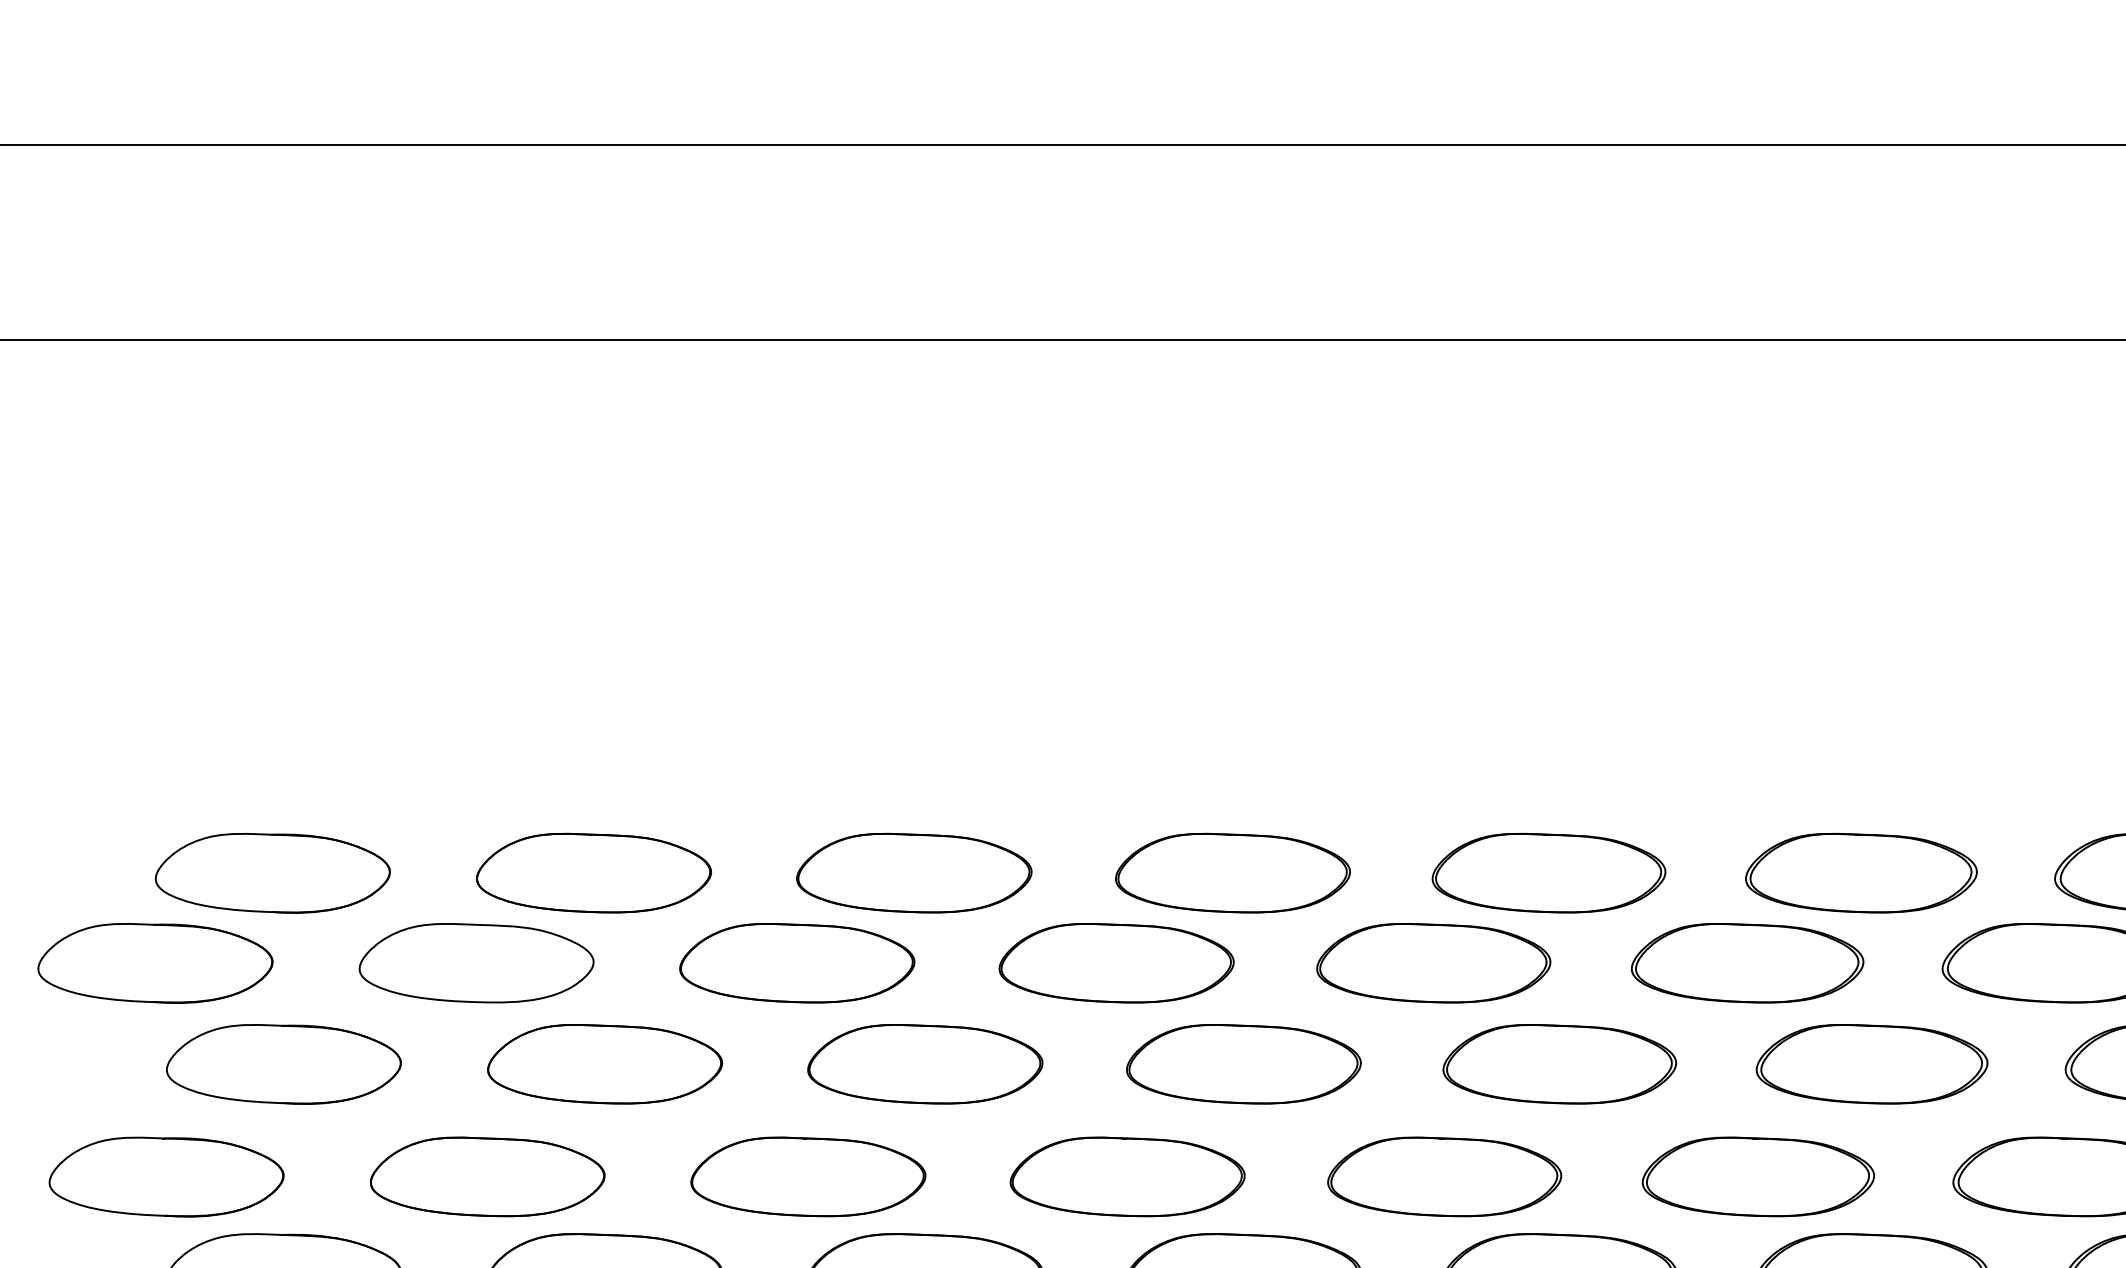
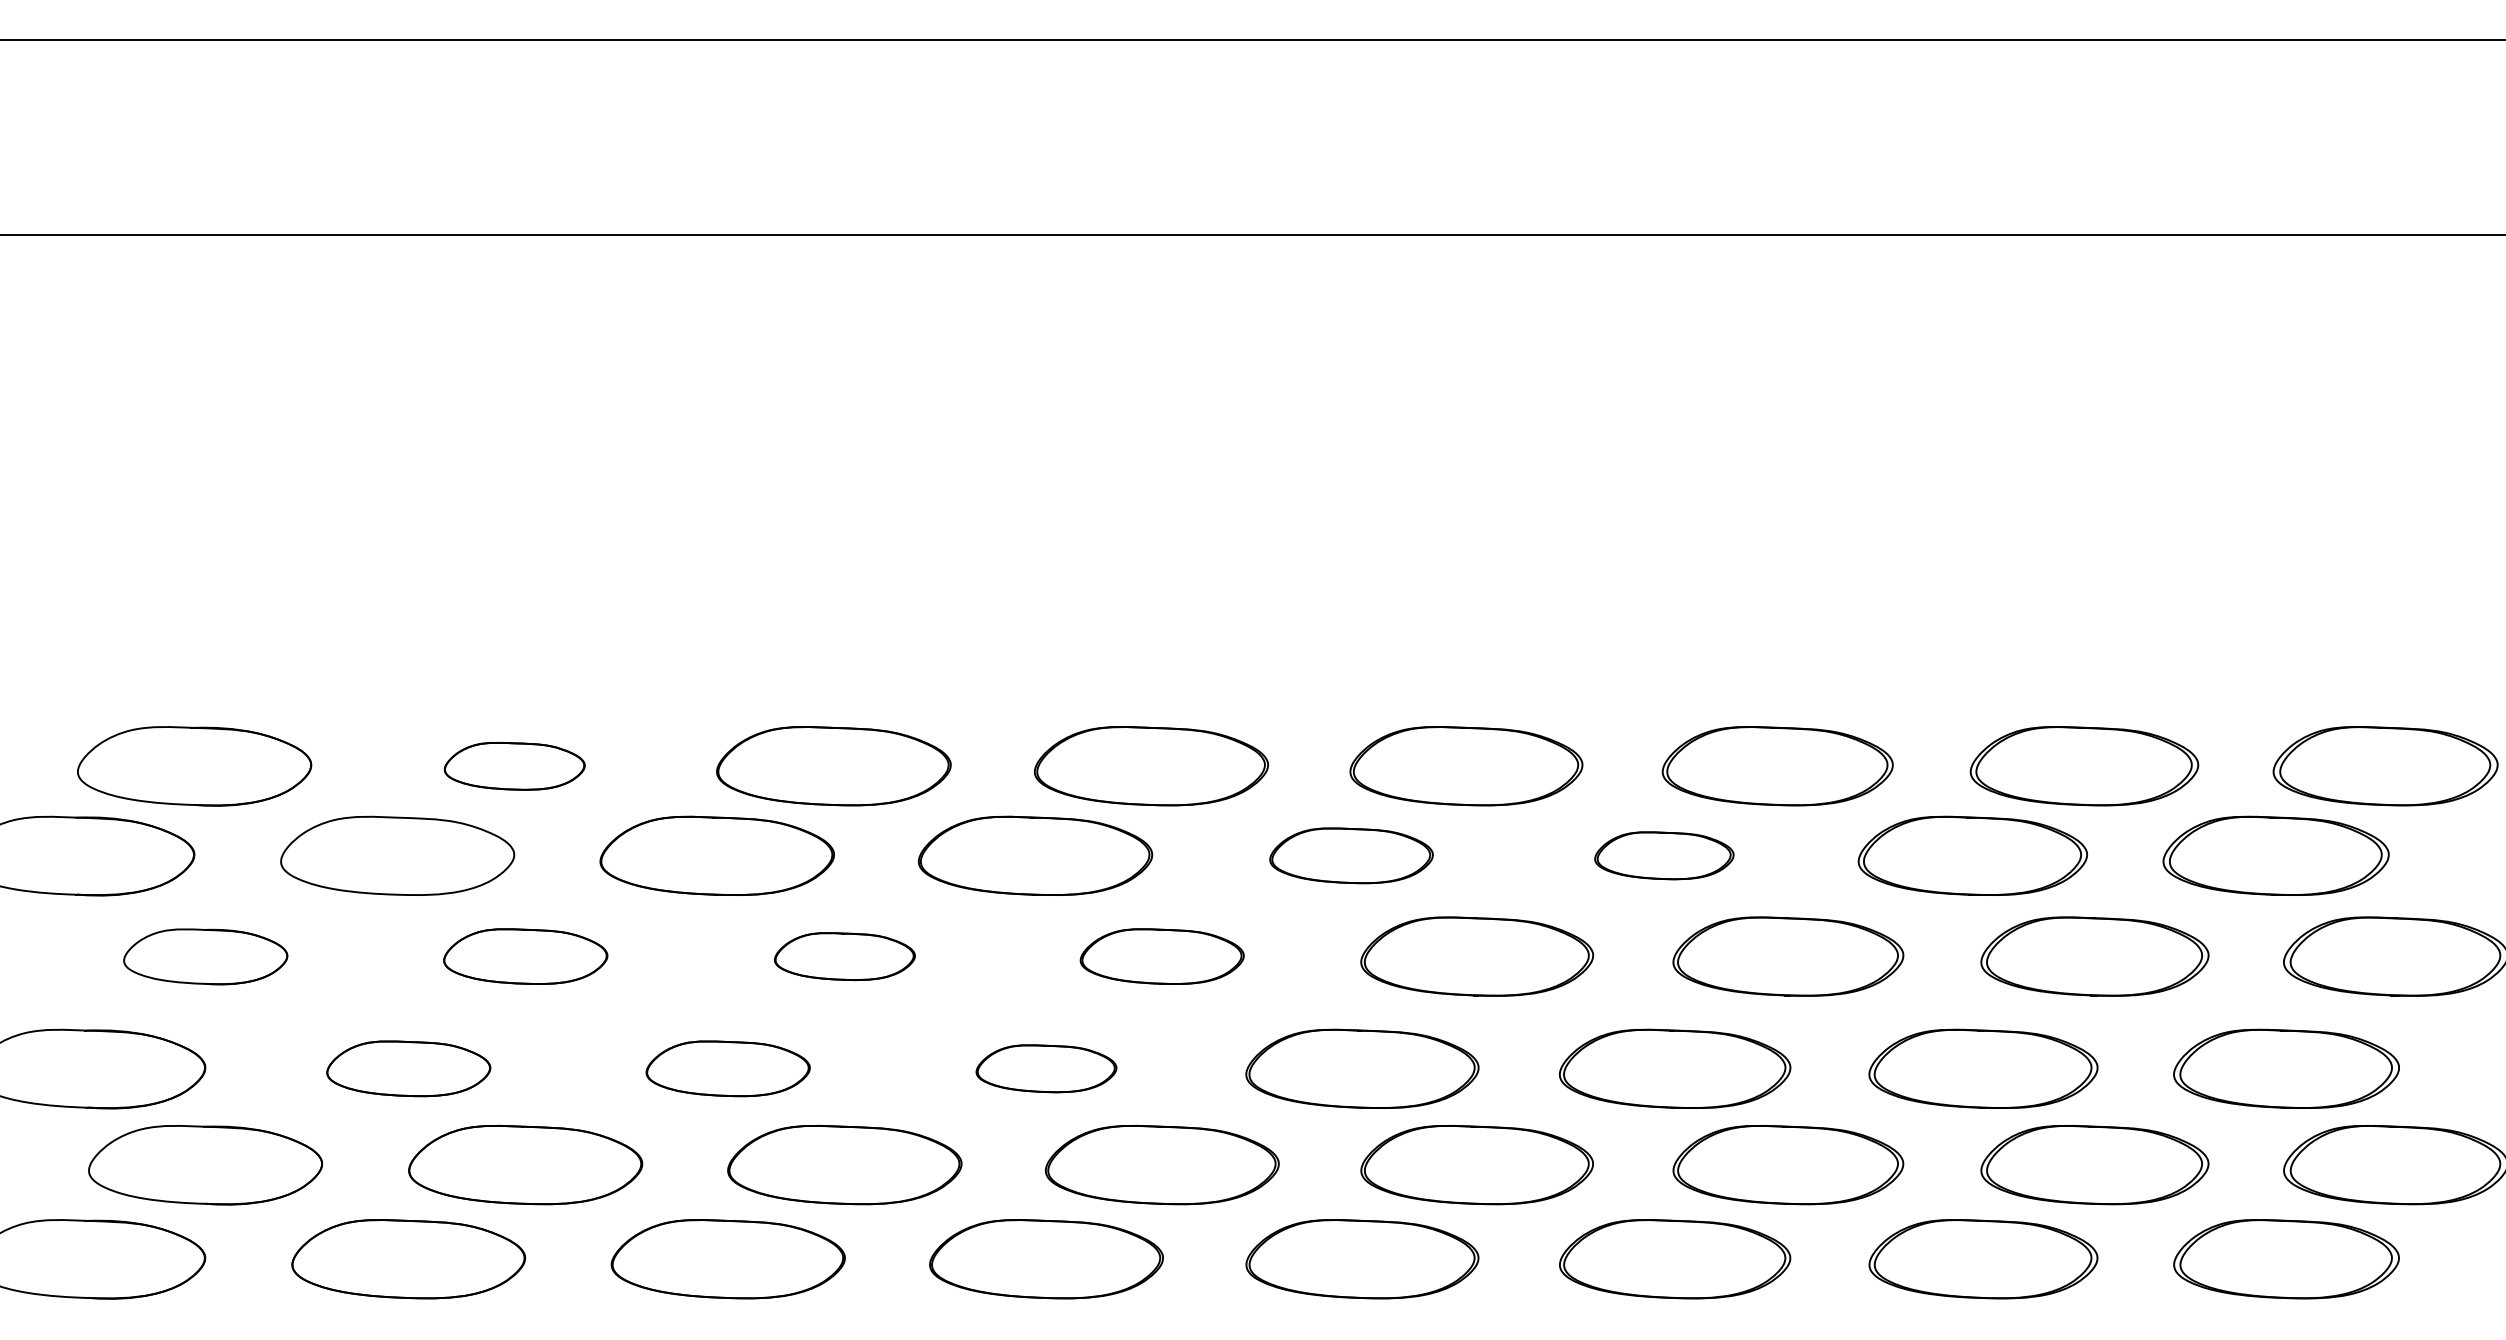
part: (593, 873) -> (514, 766), size x0.6
part: (1433, 962) -> (1351, 855), size x0.7
part: (1747, 962) -> (1664, 855), size x0.6
part: (283, 1064) -> (205, 956), size x0.7
part: (604, 1064) -> (525, 956), size x0.7
part: (924, 1064) -> (844, 956), size x0.6
part: (1243, 1064) -> (1161, 956), size x0.7
part: (487, 1176) -> (408, 1068), size x0.7
part: (807, 1176) -> (727, 1068), size x0.7
part: (1127, 1176) -> (1046, 1068), size x0.6

